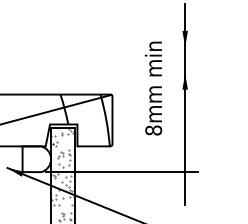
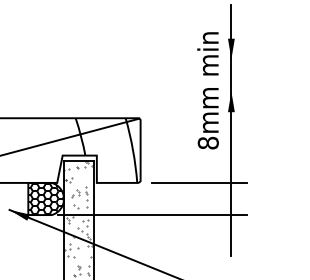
text: (153, 88) -> (208, 90), moved
line: (159, 146) -> (199, 183), added
hatch: (36, 159) -> (45, 199), added

